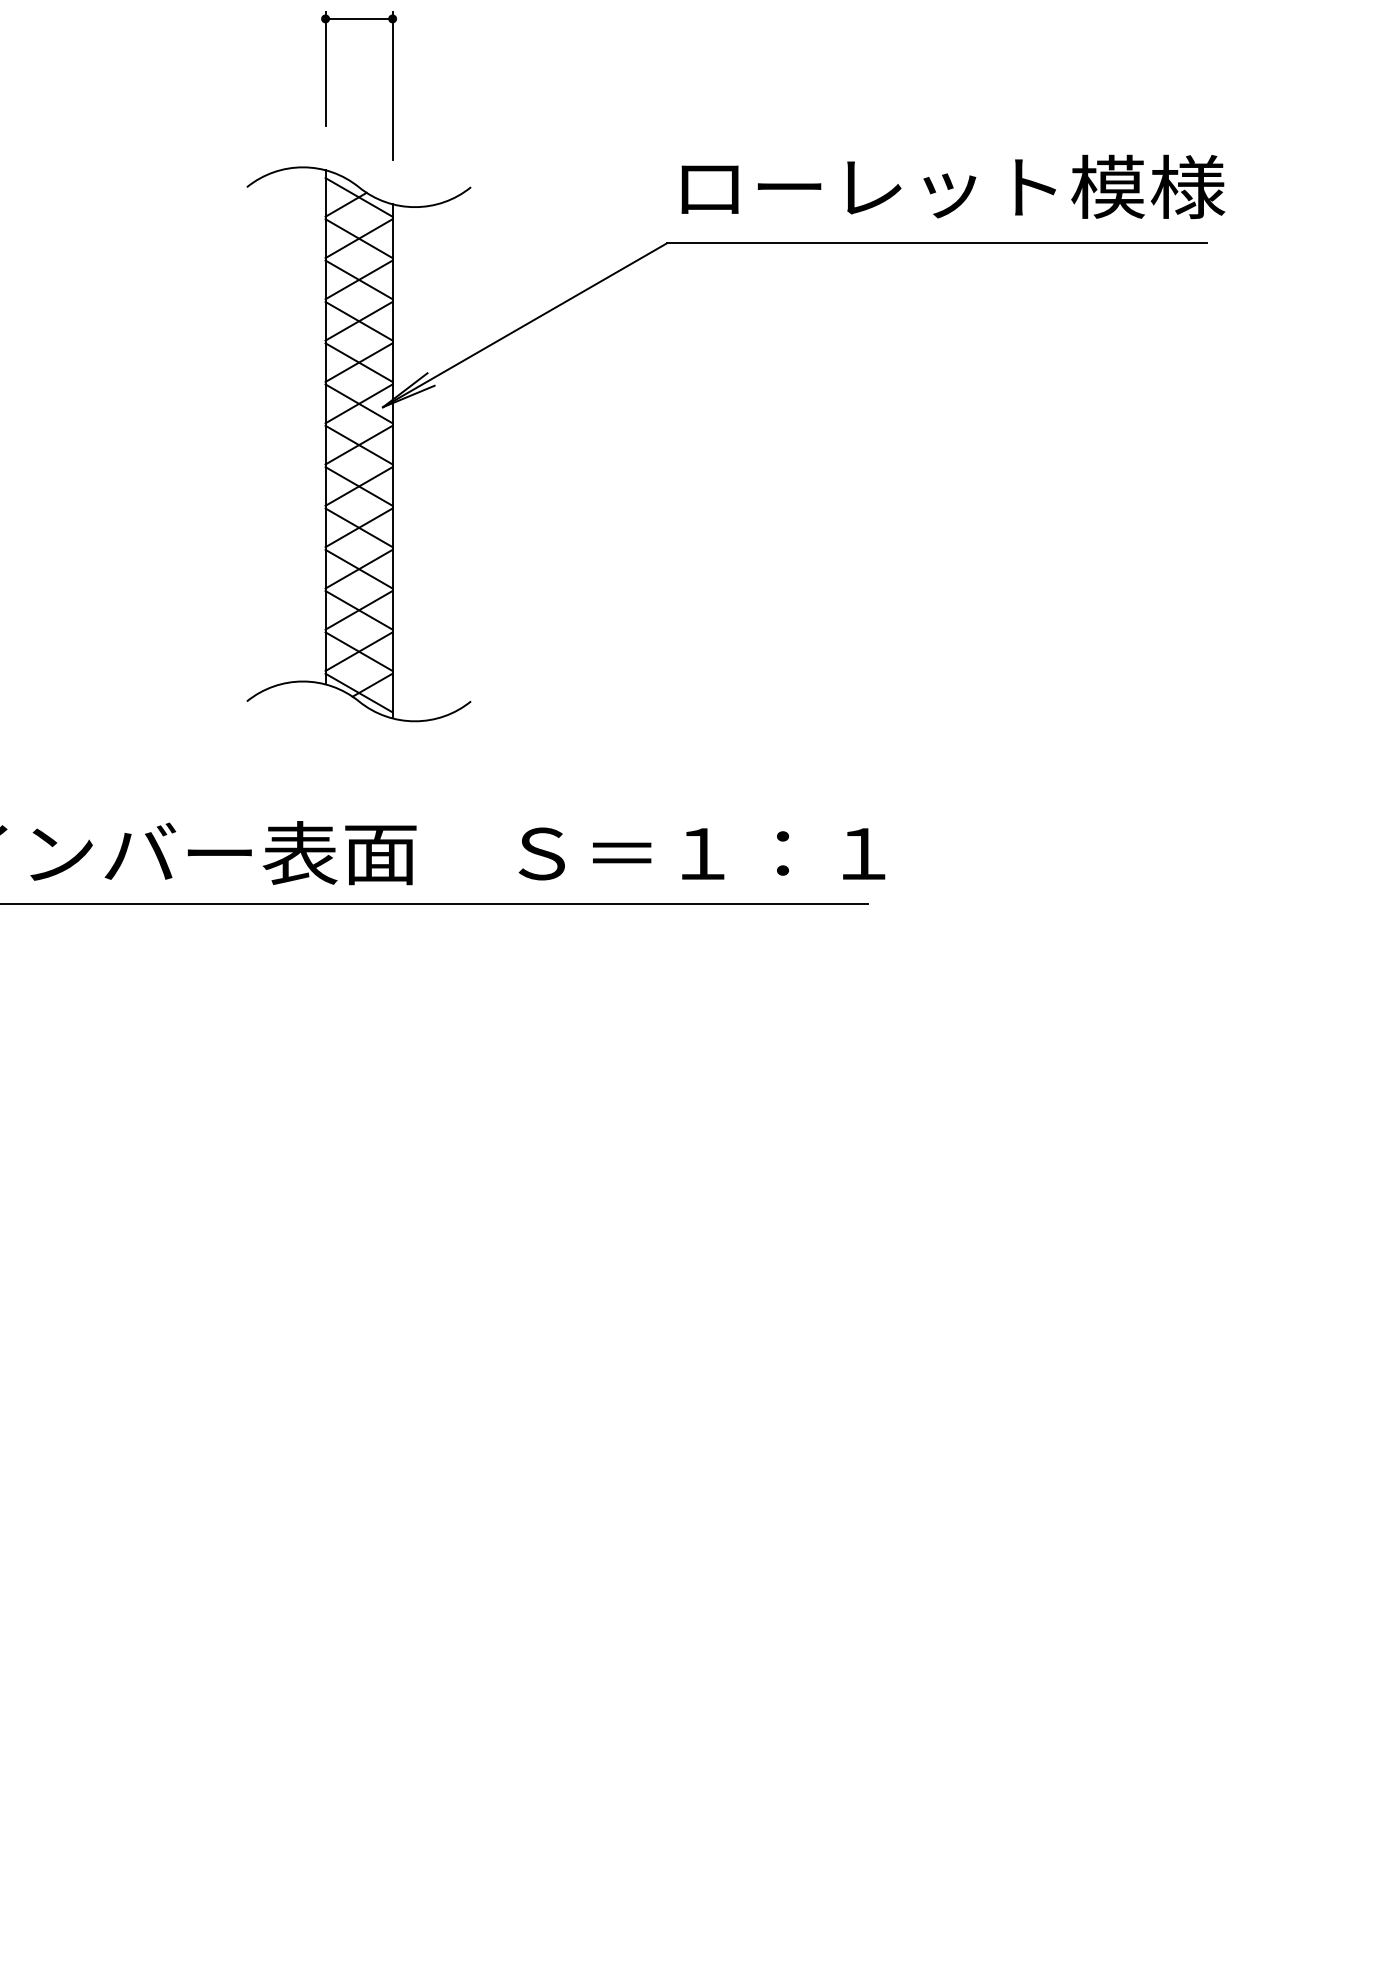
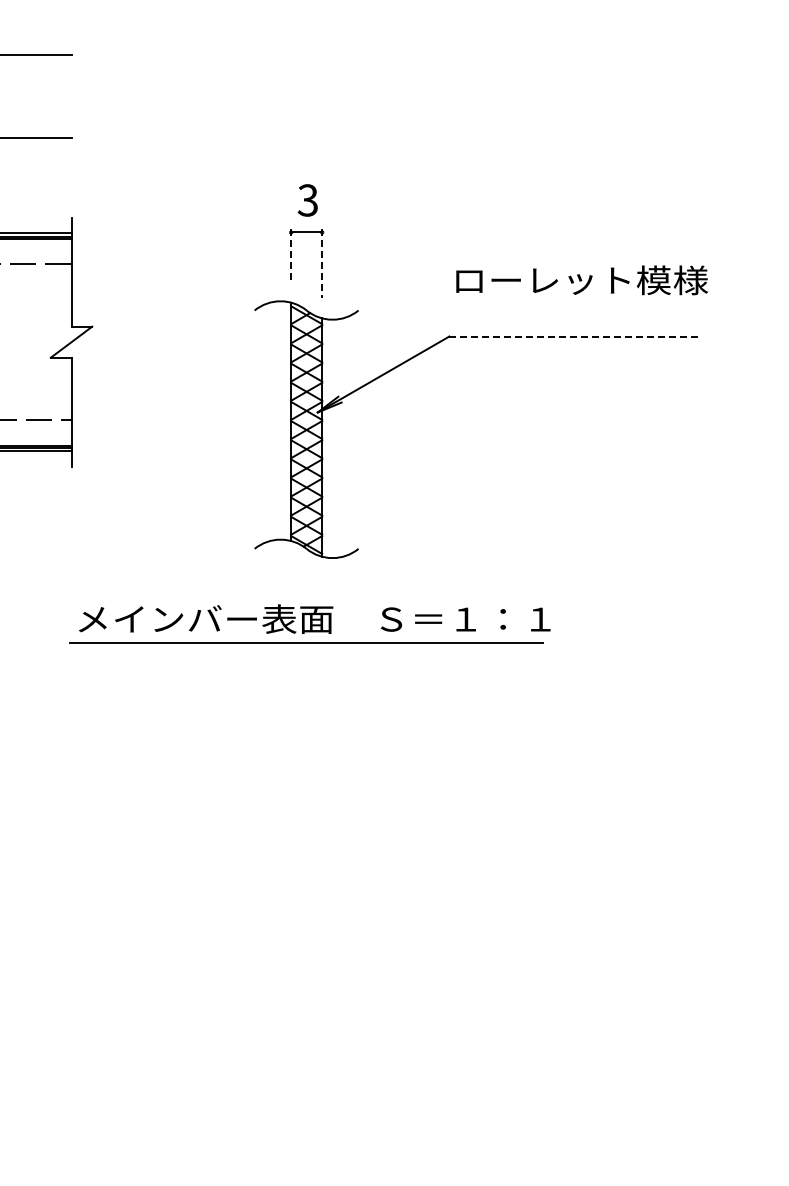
line: (326, 70) -> (291, 256), solid -> dashed
line: (393, 88) -> (322, 264), solid -> dashed
text: (951, 187) -> (581, 280), moved
line: (936, 243) -> (574, 336), solid -> dashed

